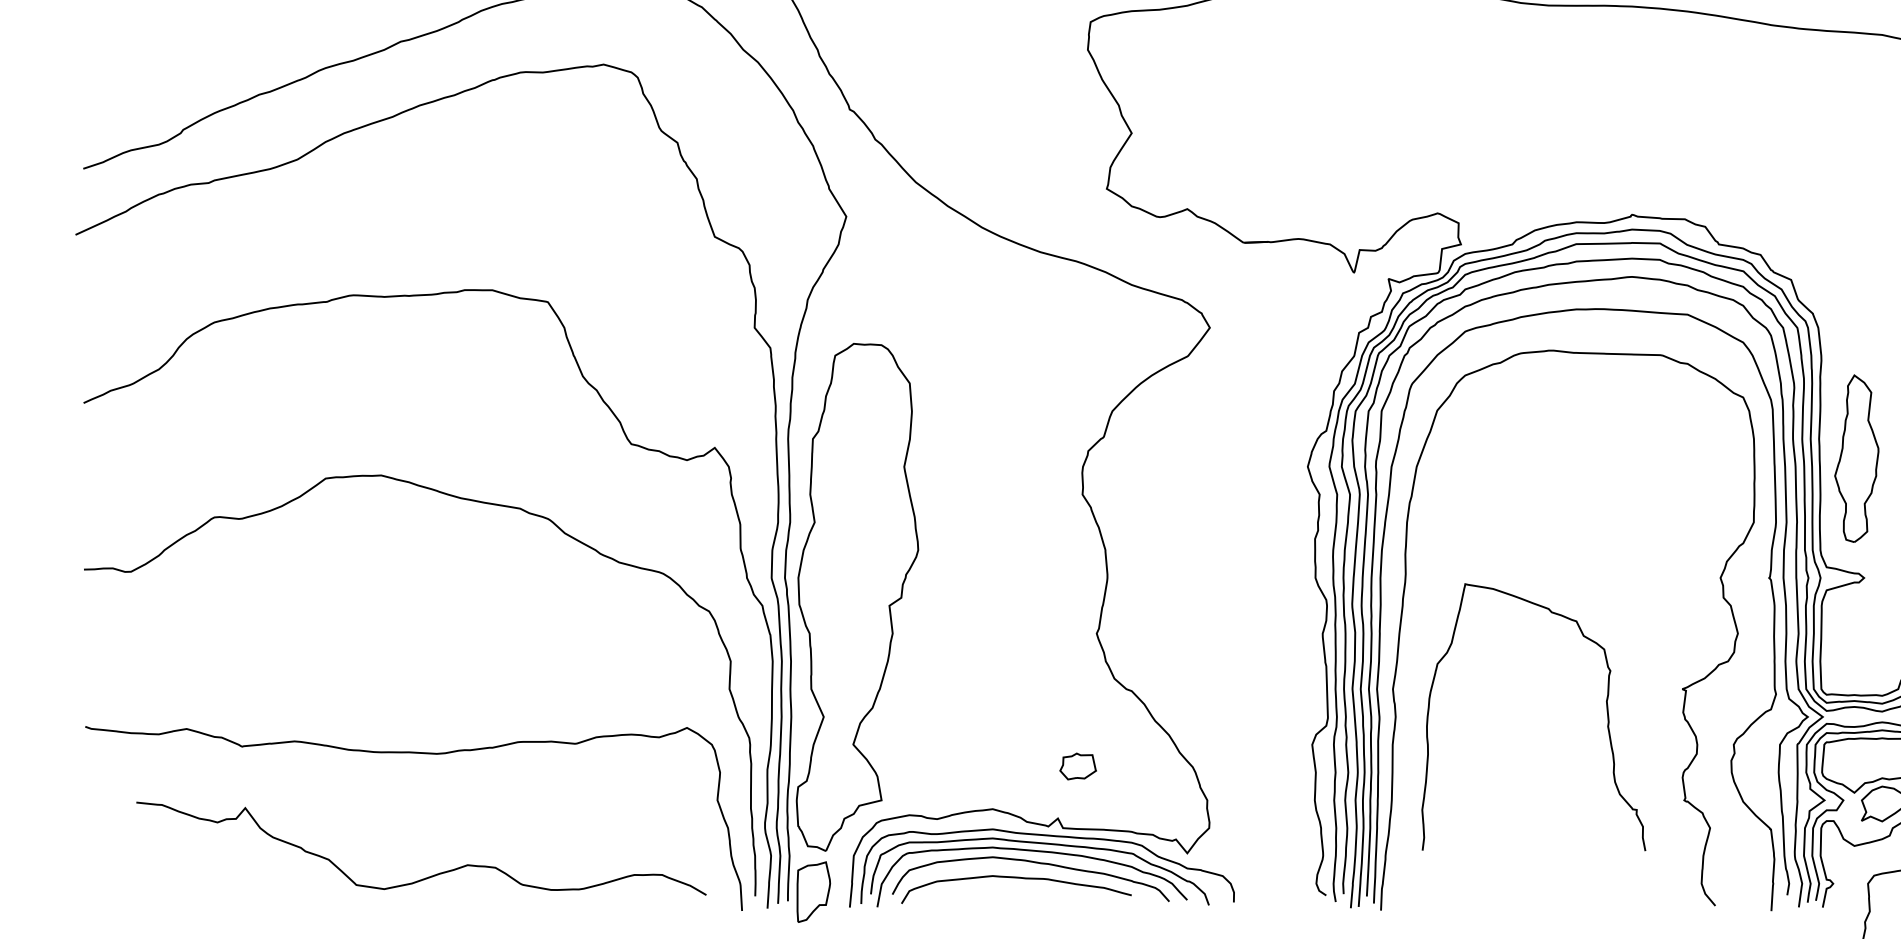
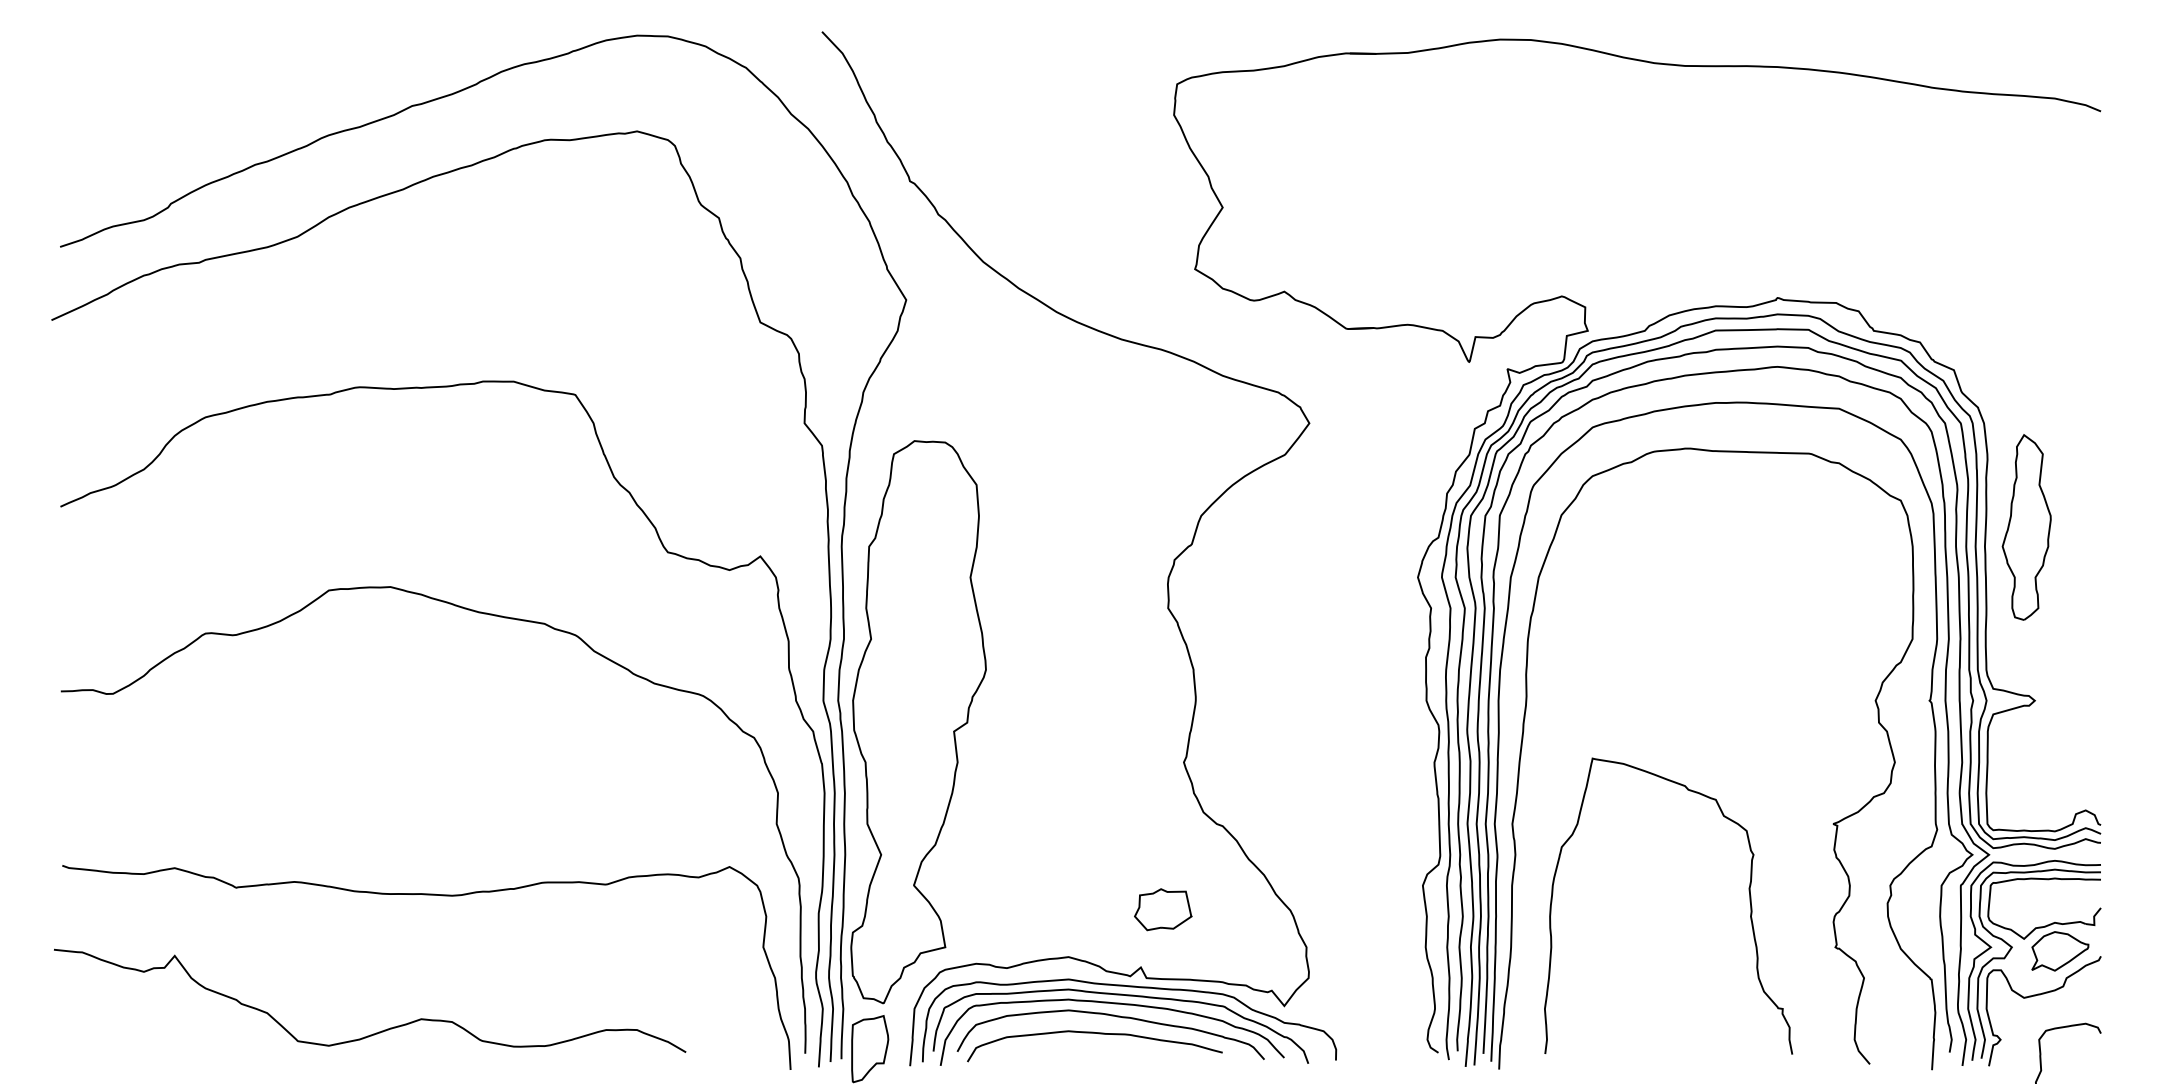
part: (1856, 458) -> (2026, 527), moved
curve: (1606, 713) -> (1749, 902), moved
part: (1078, 766) -> (1163, 909), size x1.43
curve: (431, 875) -> (381, 1030), moved

